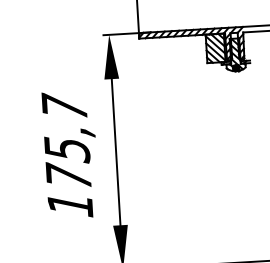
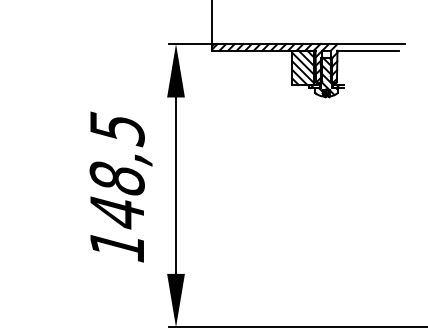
text: (65, 140) -> (116, 168), 175,7 -> 148,5

